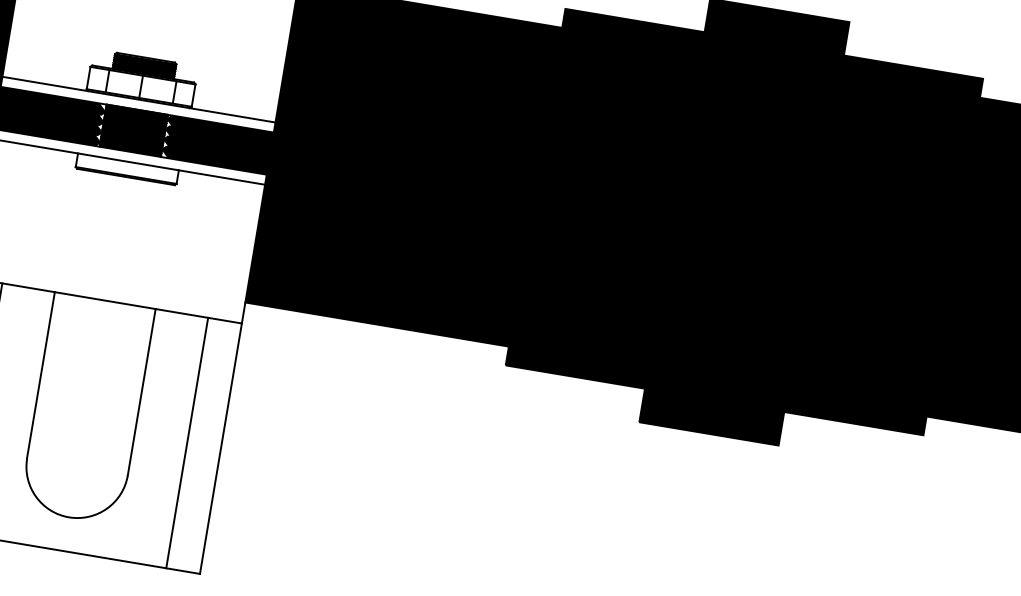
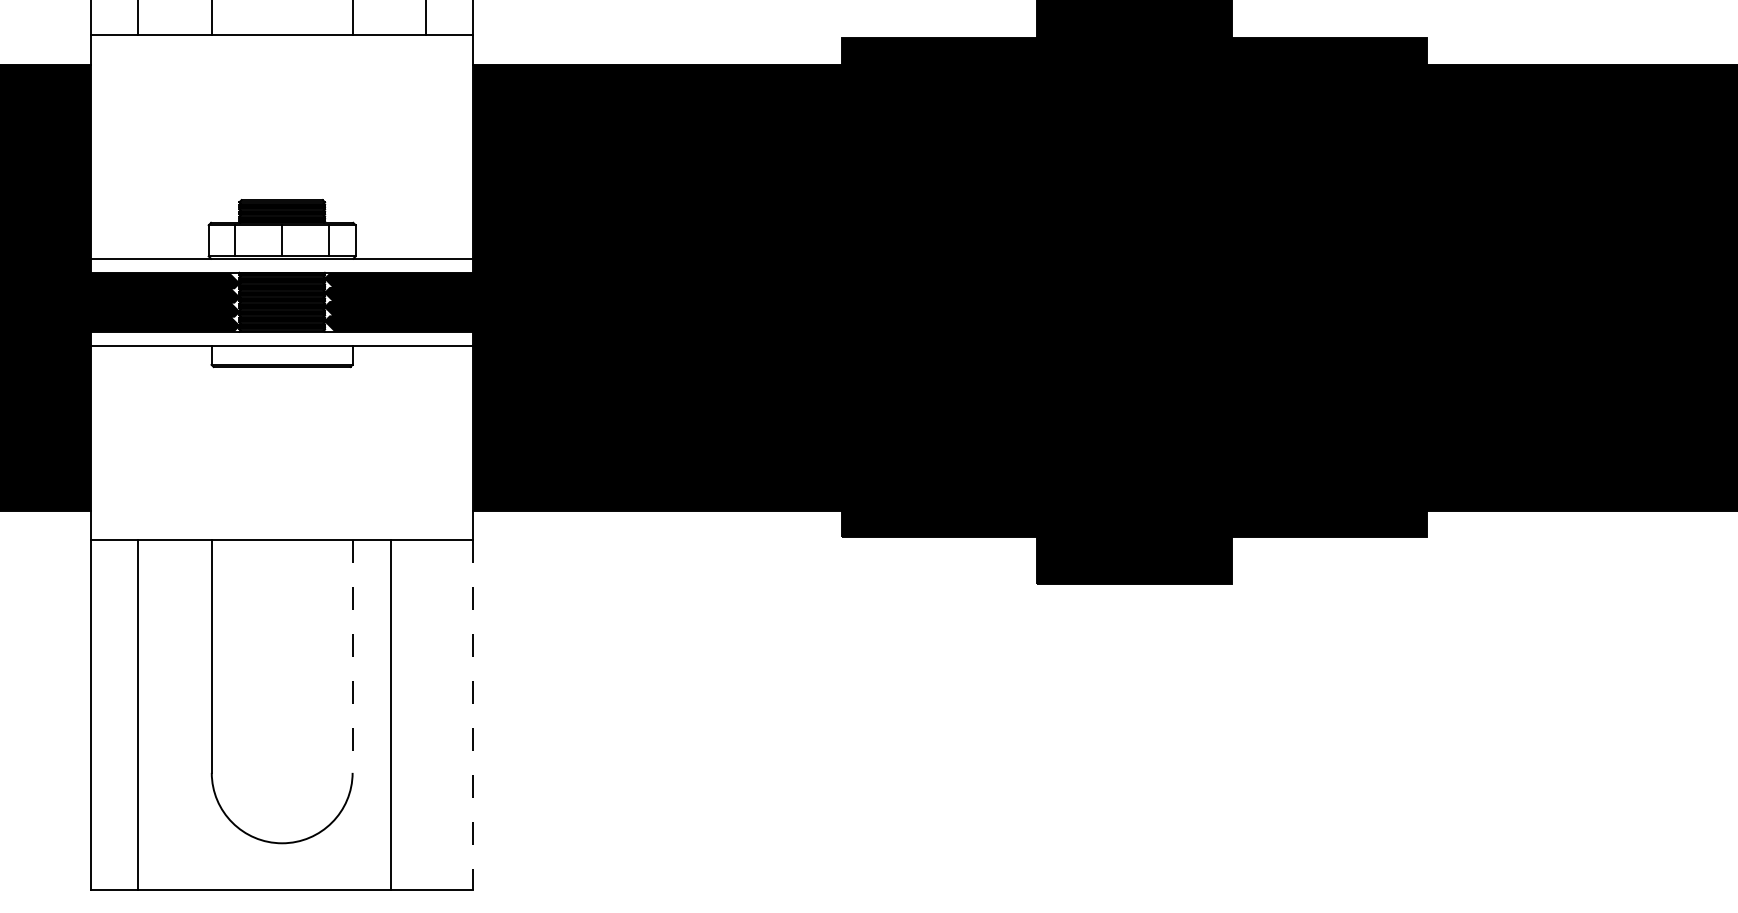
line: (141, 392) -> (352, 656), solid -> dashed
line: (187, 443) -> (391, 715), moved
line: (221, 448) -> (473, 715), solid -> dashed

